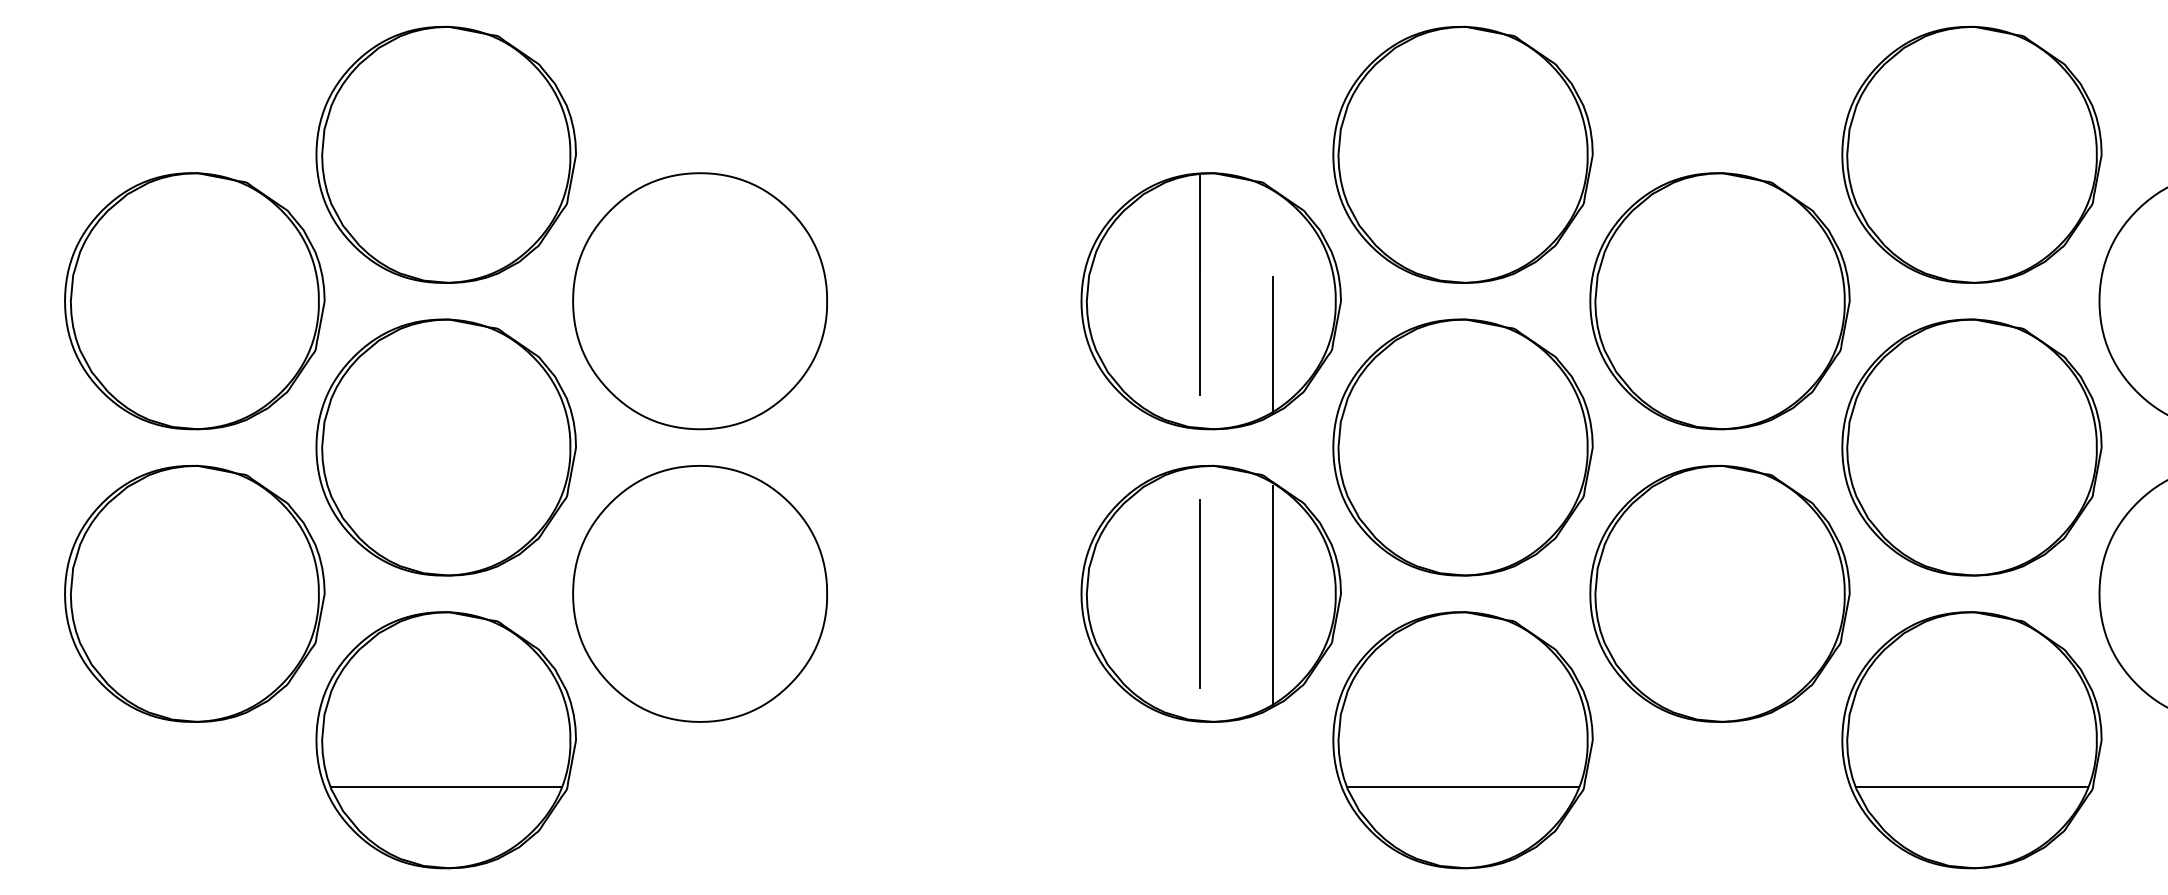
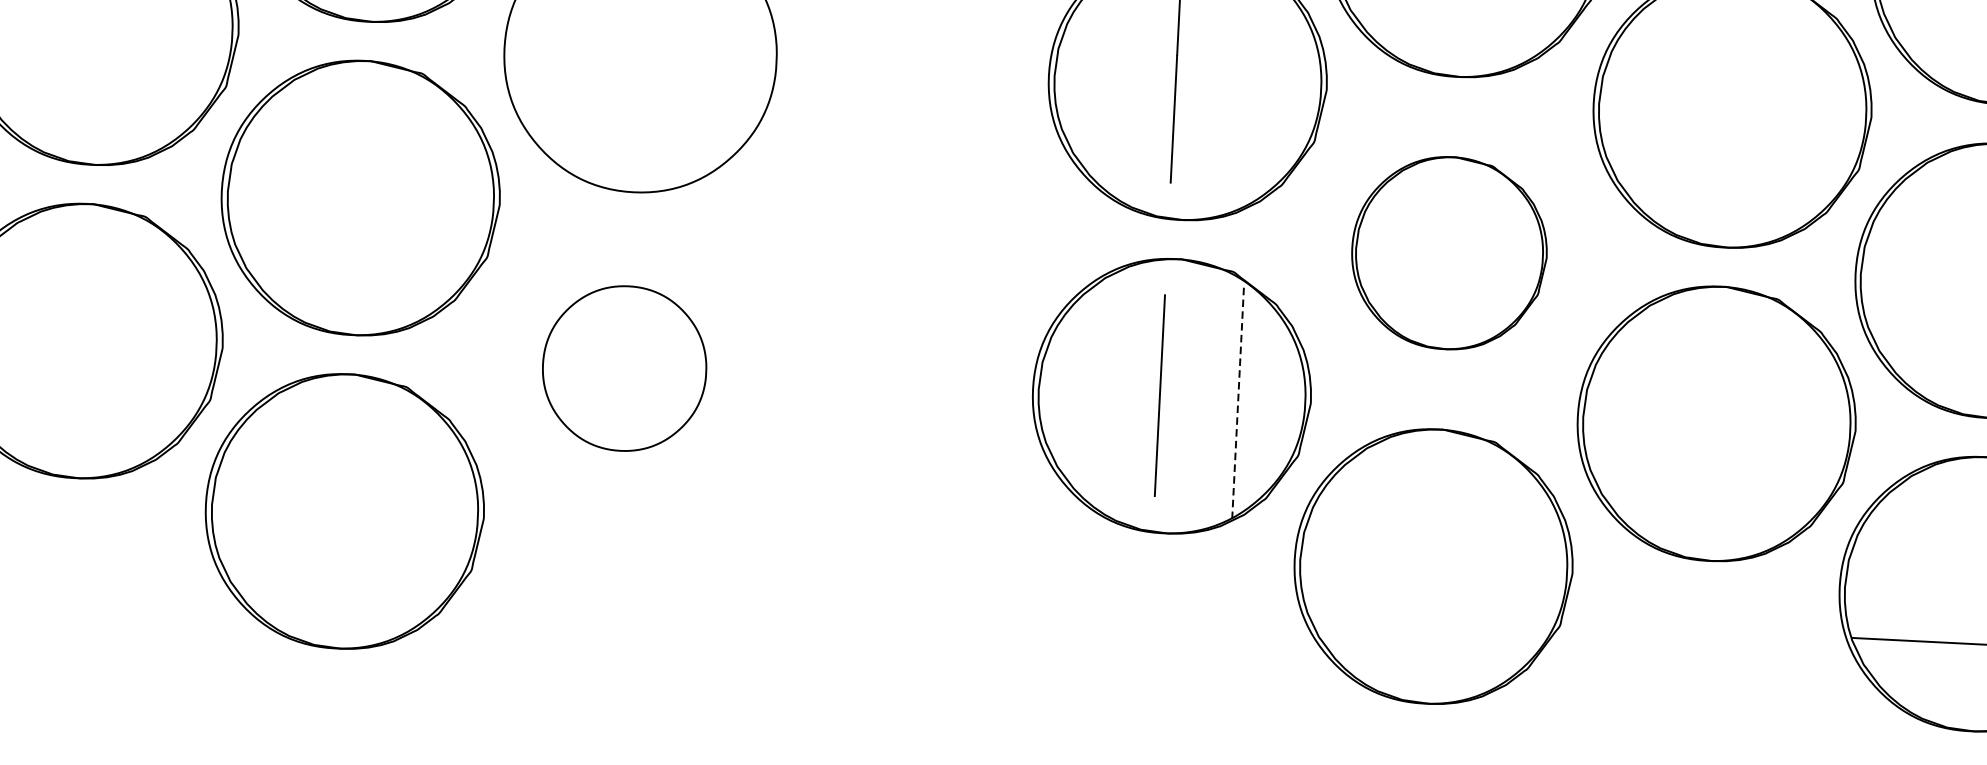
line: (1273, 344) -> (1252, 132), removed
part: (1462, 447) -> (1448, 253), size x0.7
part: (699, 593) -> (624, 368), size x0.6
line: (1273, 595) -> (1238, 401), solid -> dashed
line: (446, 786) -> (342, 561), removed
line: (1463, 786) -> (1431, 616), removed

